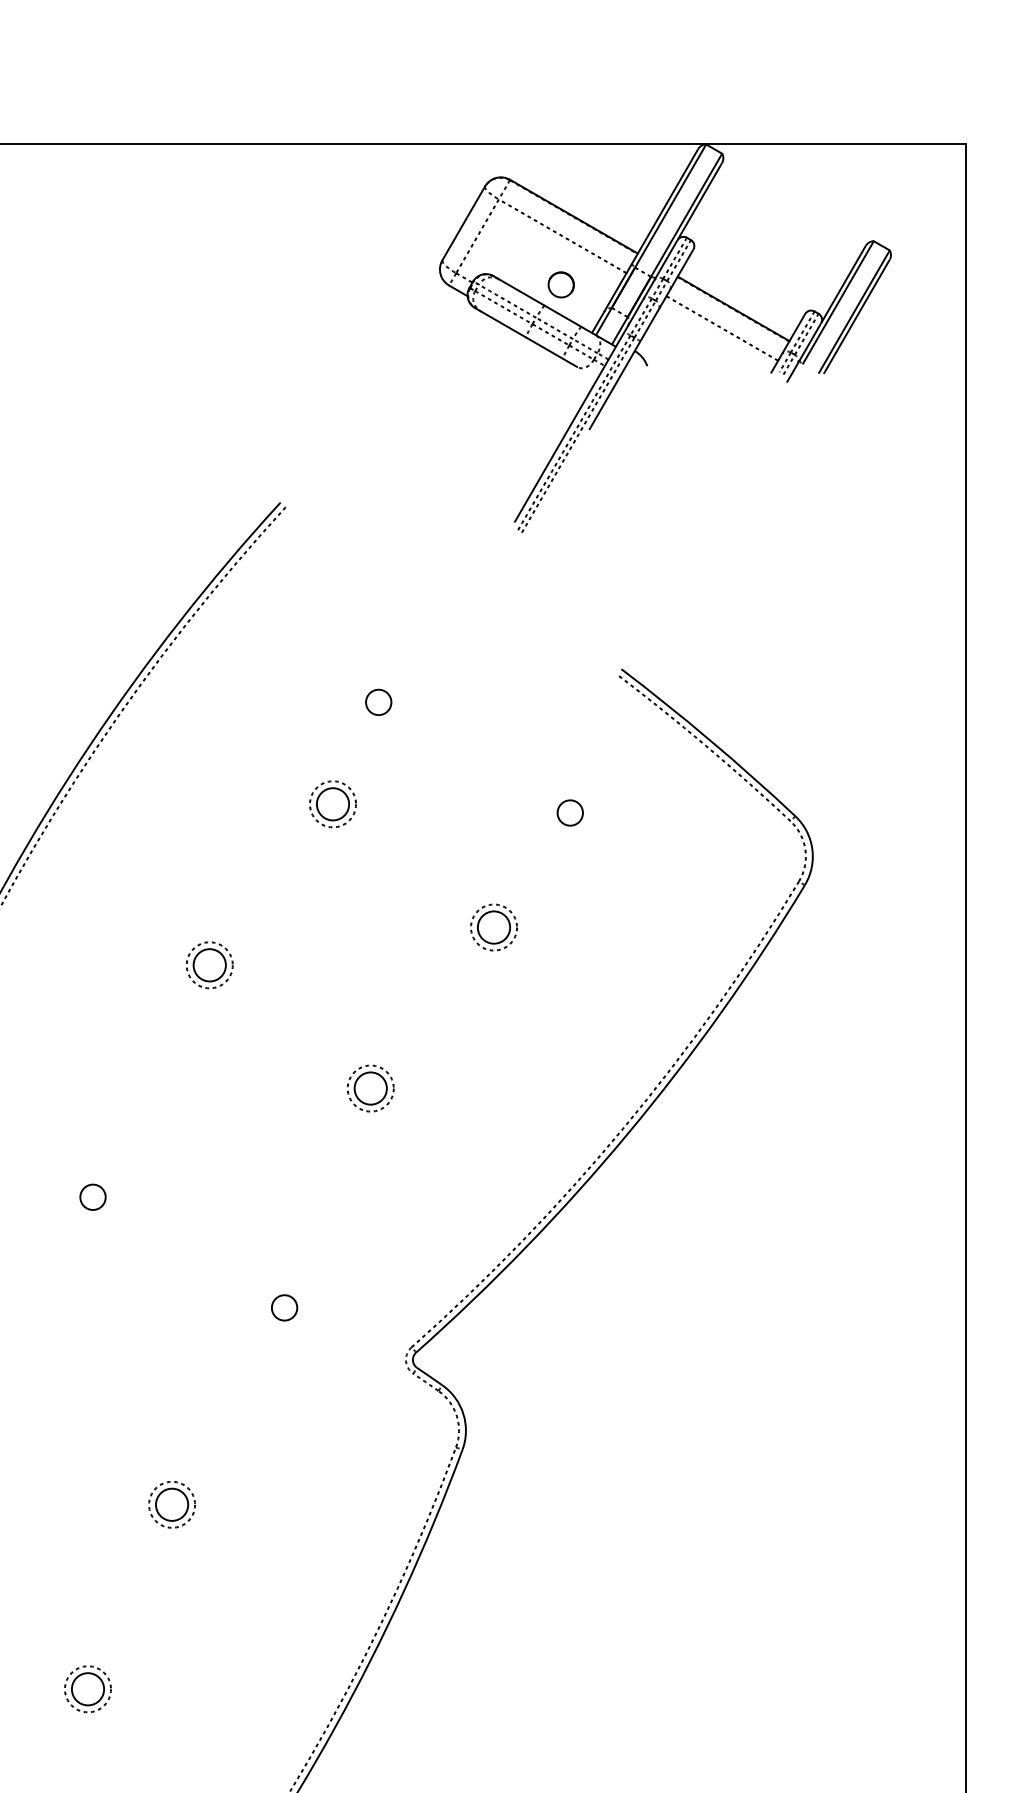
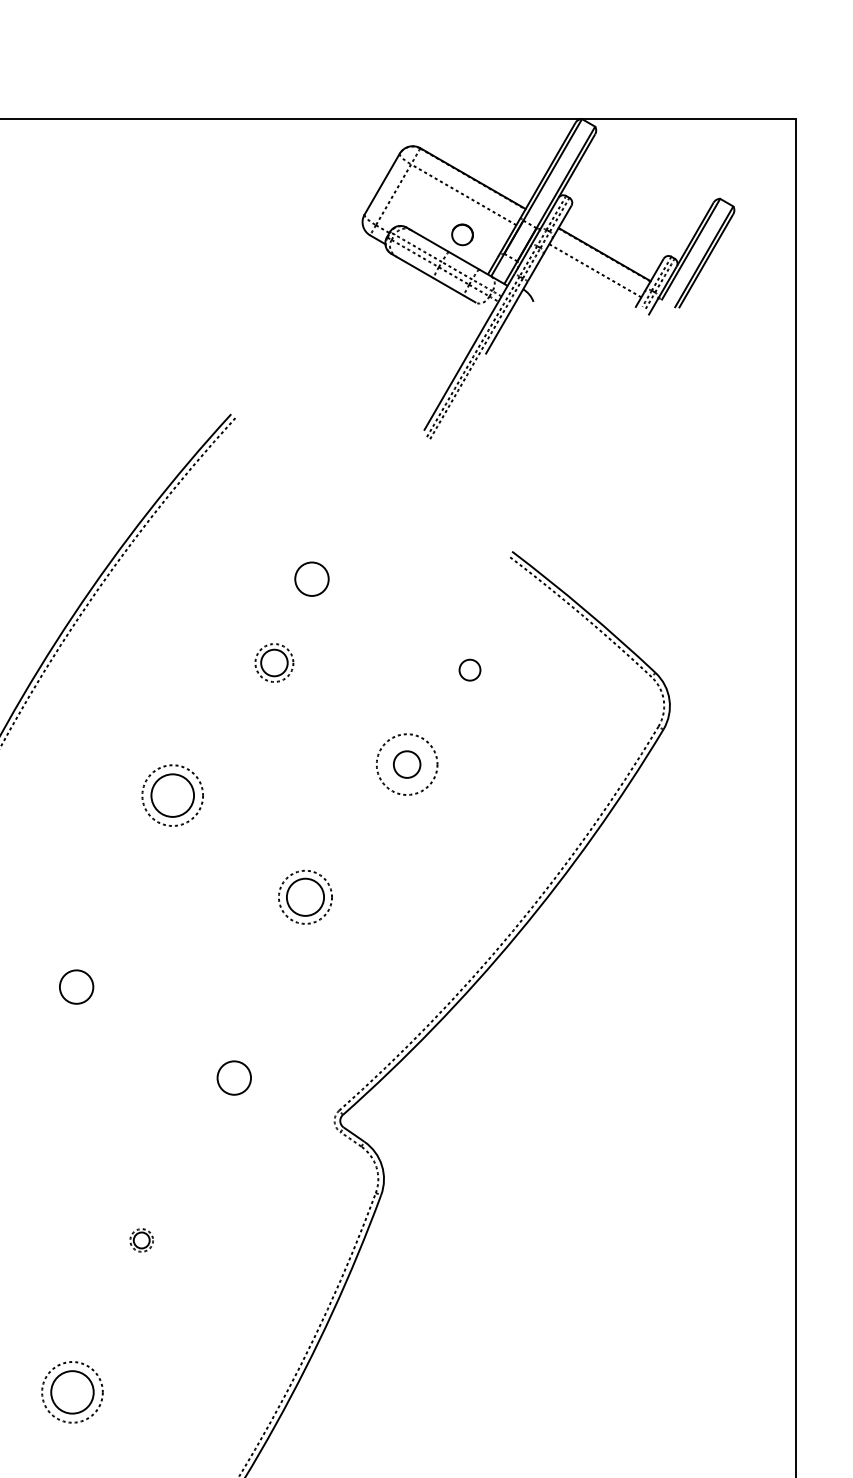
circle: (378, 701) -> (311, 578), size x1.6
circle: (493, 927) -> (406, 764), size x1.6
part: (209, 965) -> (172, 795), size x1.6
part: (370, 1088) -> (305, 897), size x1.4
circle: (92, 1196) -> (76, 986), size x1.6
circle: (284, 1307) -> (234, 1077), size x1.6
part: (171, 1504) -> (141, 1240), size x0.6
part: (87, 1689) -> (72, 1392), size x1.6

